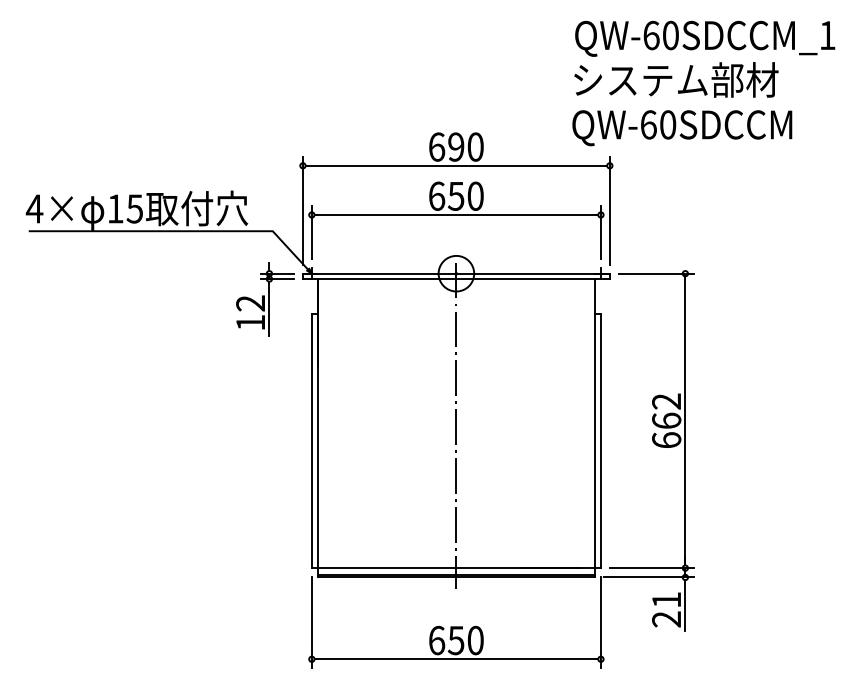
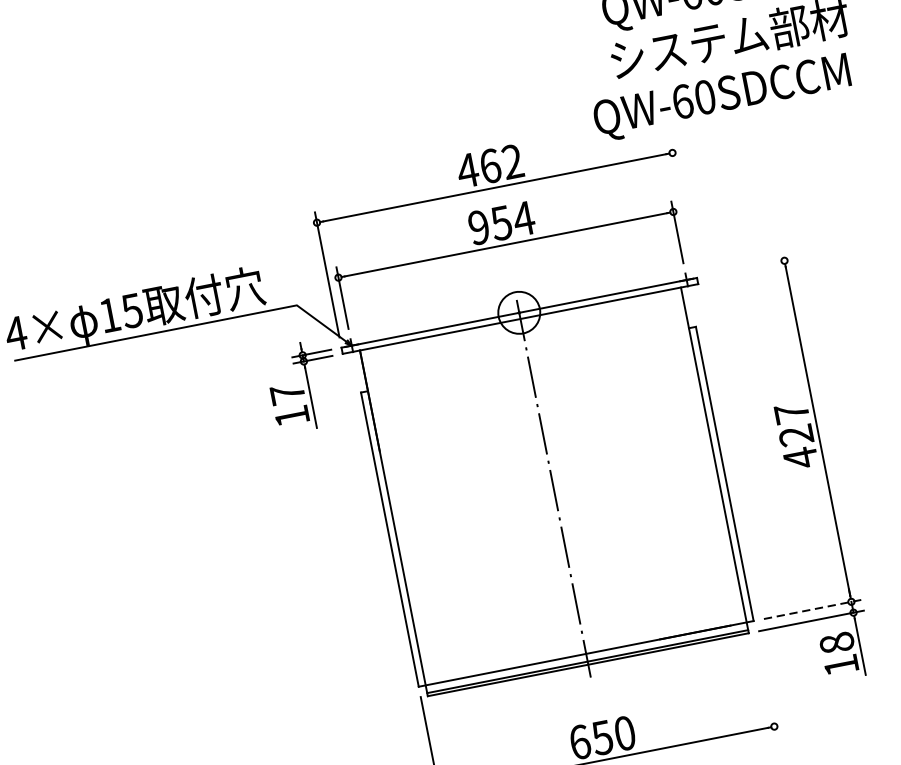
text: (682, 128) -> (722, 98), moved
text: (455, 146) -> (489, 165), 690 -> 462
text: (456, 195) -> (501, 222), 650 -> 954
line: (609, 210) -> (682, 204), removed
line: (656, 273) -> (751, 267), removed
text: (250, 303) -> (287, 394), 12 -> 17
text: (666, 421) -> (796, 436), 662 -> 427
line: (652, 568) -> (813, 609), solid -> dashed
text: (666, 609) -> (838, 654), 21 -> 18
line: (600, 622) -> (765, 684), removed

